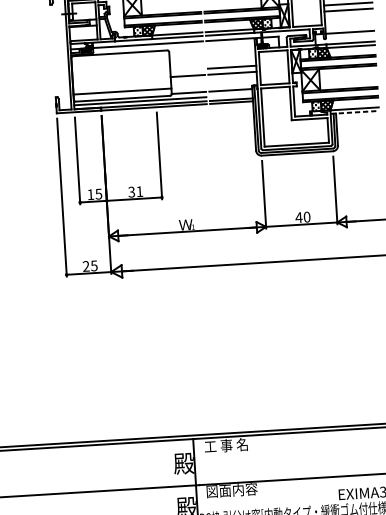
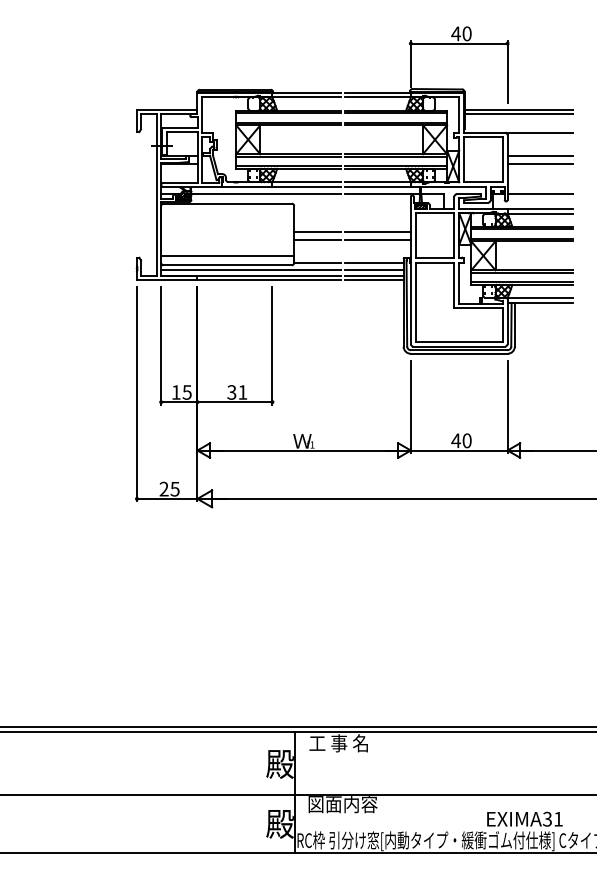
line: (187, 69) -> (317, 231), added
line: (231, 95) -> (374, 270), added
line: (354, 112) -> (540, 303), dashed -> solid

